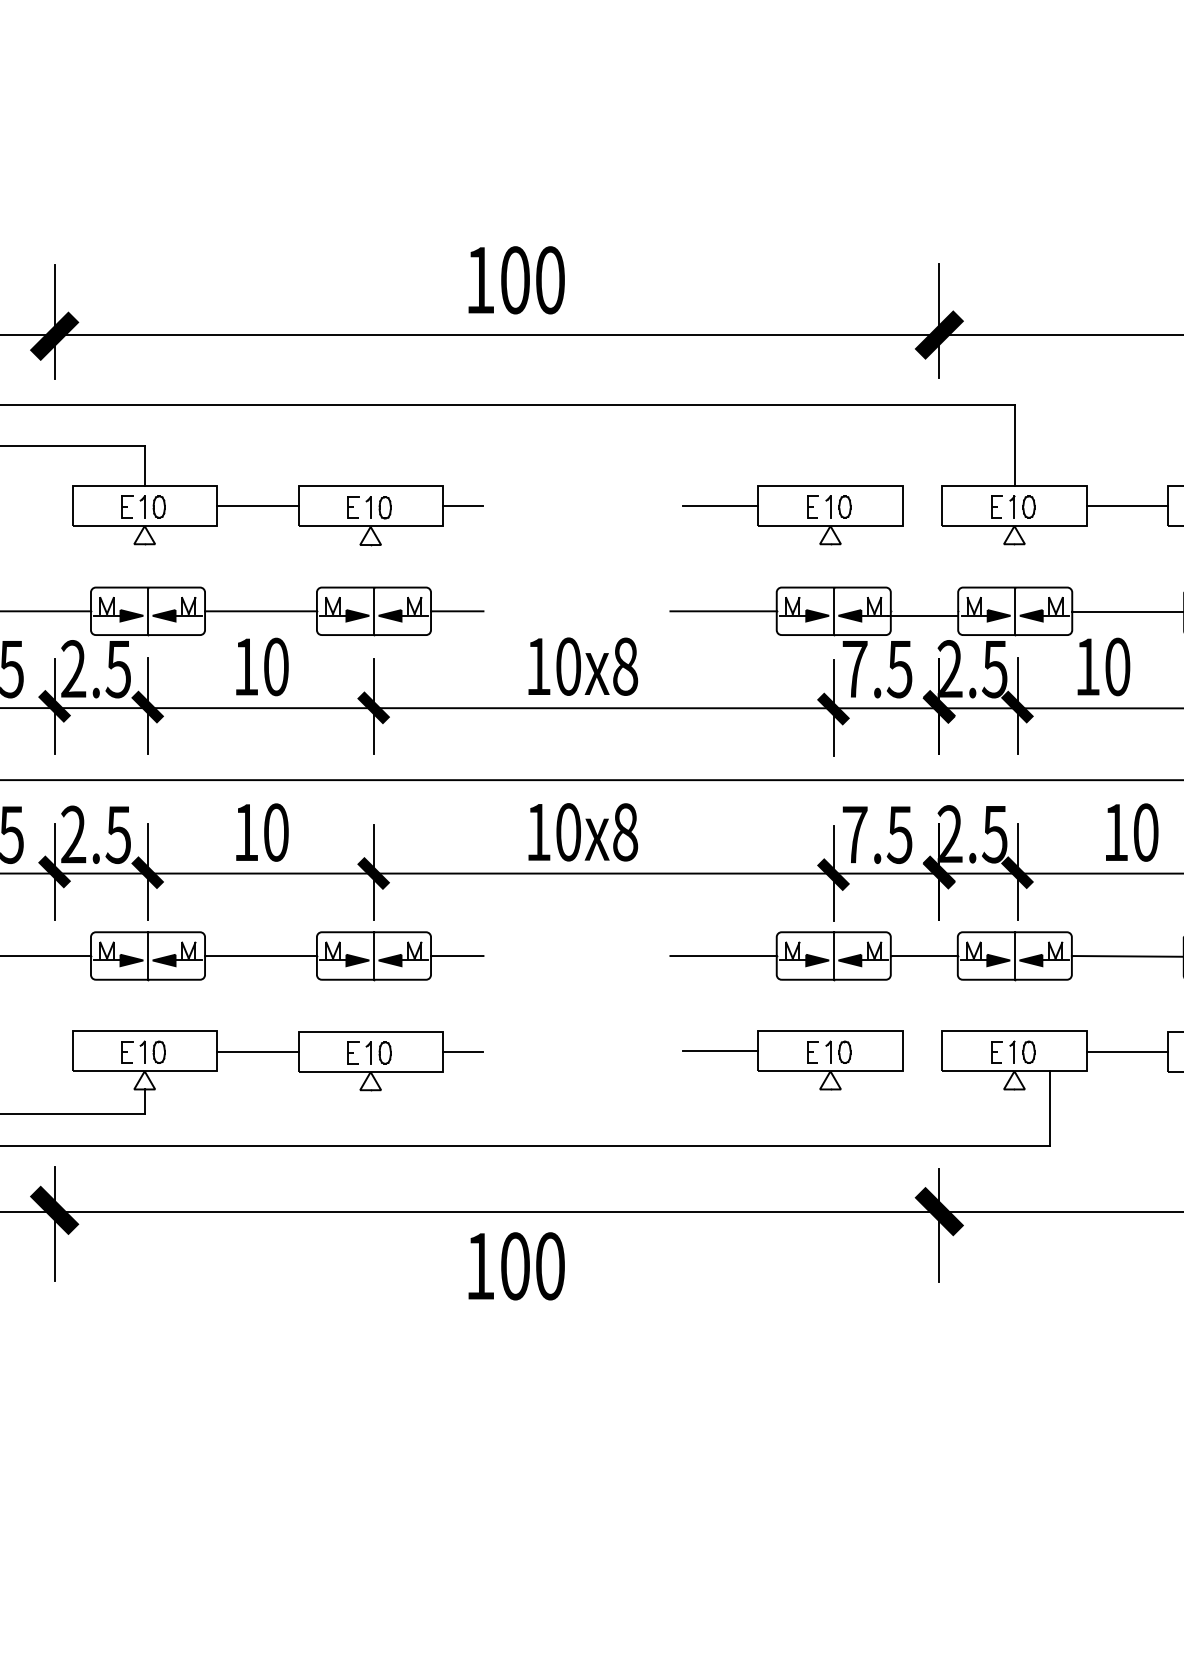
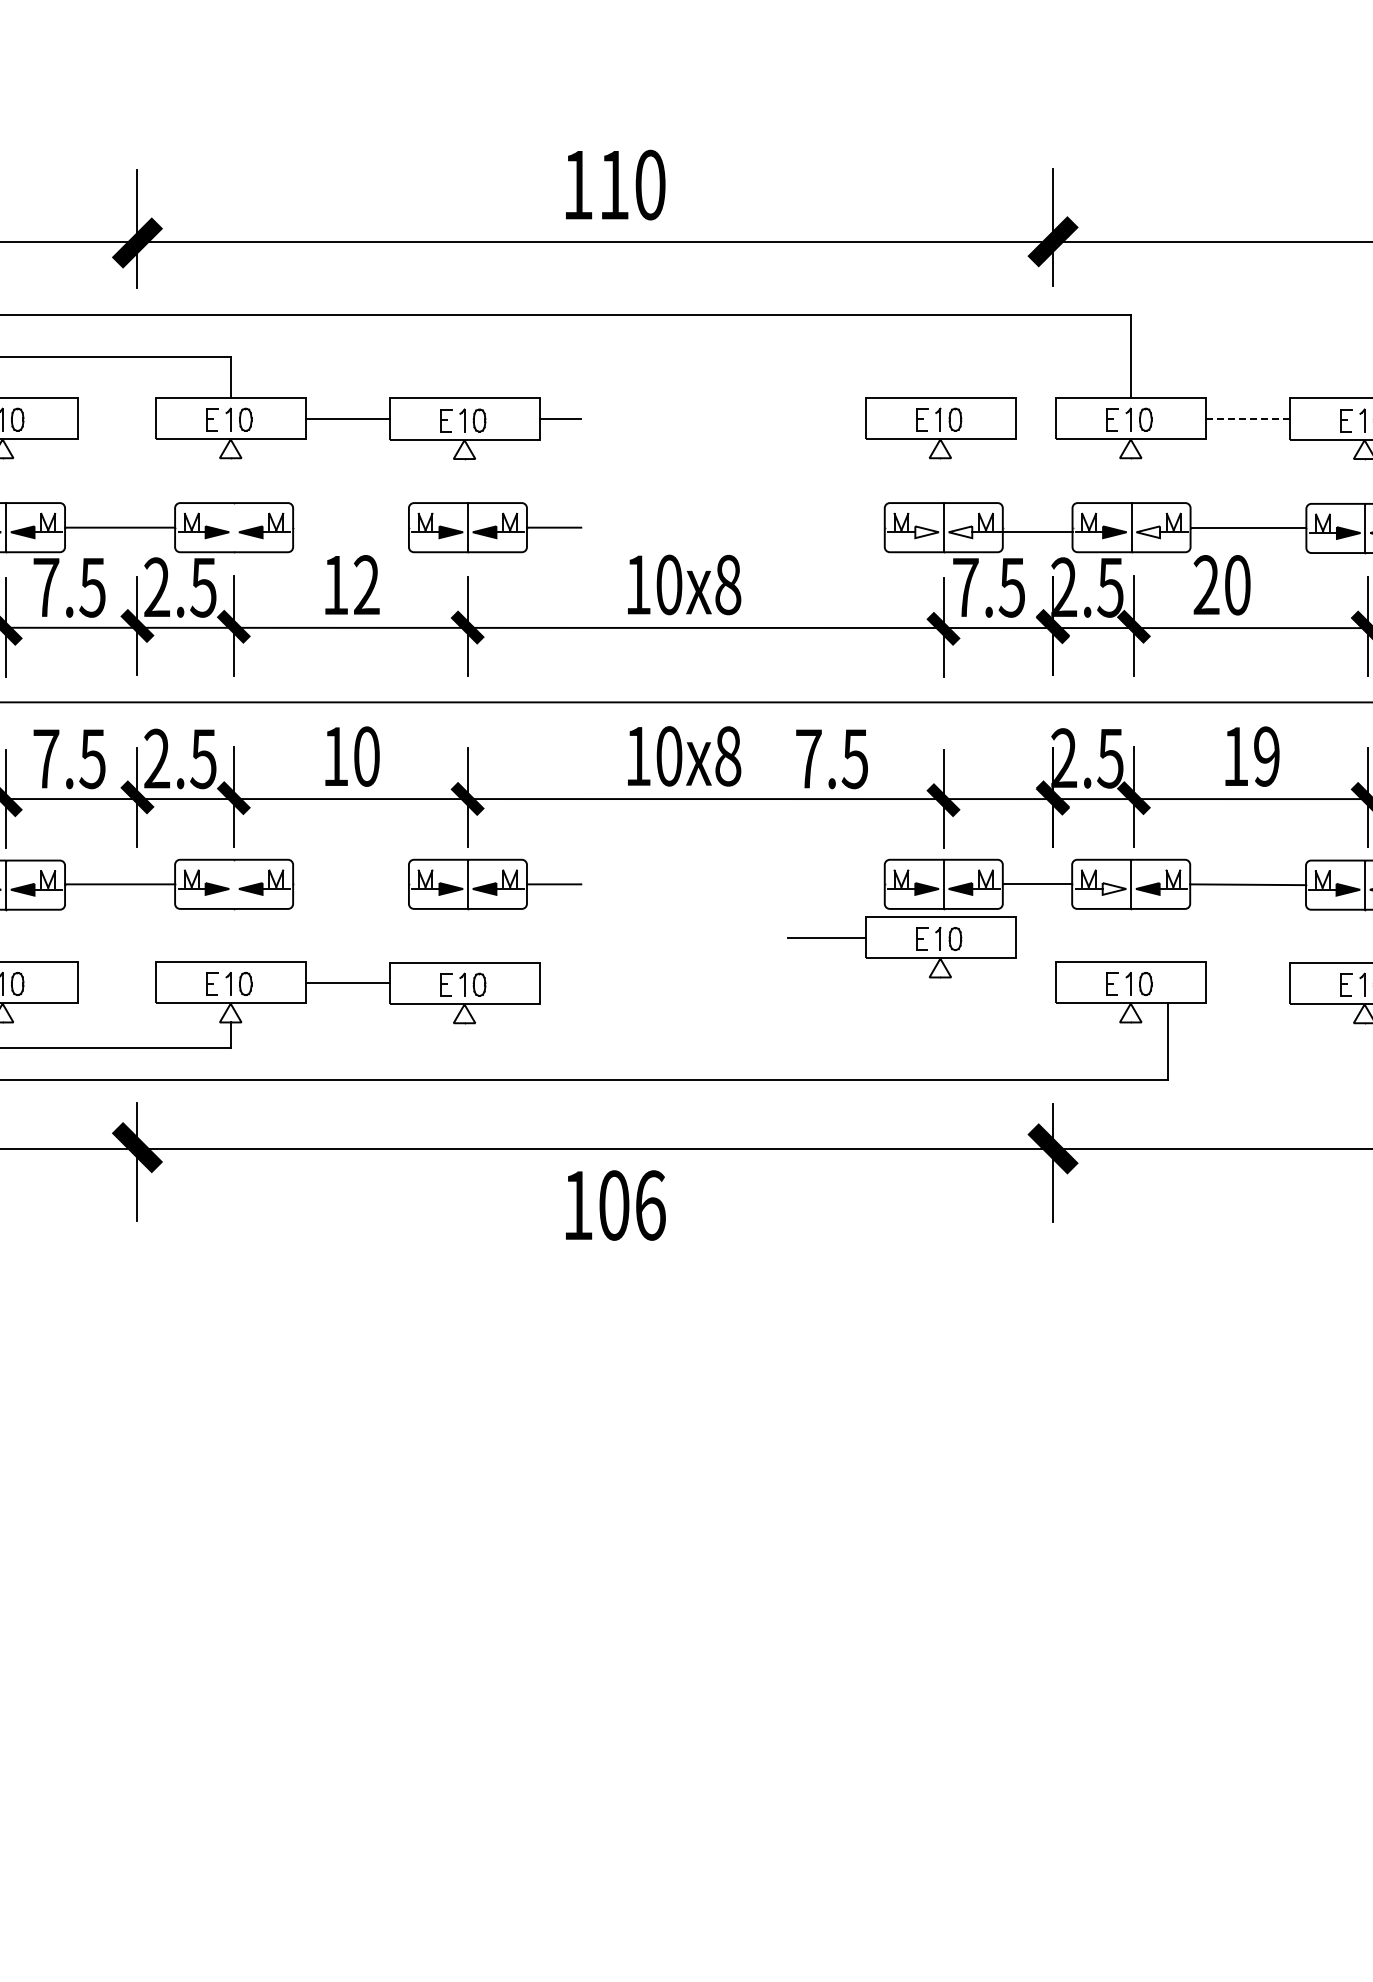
text: (515, 279) -> (614, 184), 100 -> 110
line: (720, 505) -> (826, 418), removed
line: (1127, 506) -> (1247, 419), solid -> dashed
line: (148, 611) -> (234, 527), removed
line: (260, 611) -> (350, 527), removed
line: (723, 611) -> (829, 527), removed
fill: (817, 615) -> (926, 532), removed
fill: (849, 615) -> (960, 532), removed
fill: (1031, 615) -> (1148, 532), removed
text: (1087, 666) -> (1206, 584), 10 -> 20
text: (275, 667) -> (366, 585), 10 -> 12
text: (1145, 832) -> (1266, 756), 10 -> 19
text: (876, 835) -> (831, 759), moved
line: (148, 955) -> (234, 883), removed
line: (260, 956) -> (350, 884), removed
line: (723, 956) -> (829, 884), removed
fill: (998, 960) -> (1114, 888), removed
line: (463, 1051) -> (560, 983), removed
line: (1127, 1051) -> (1247, 983), removed
part: (792, 1060) -> (901, 947), moved
text: (550, 1266) -> (650, 1205), 100 -> 106

